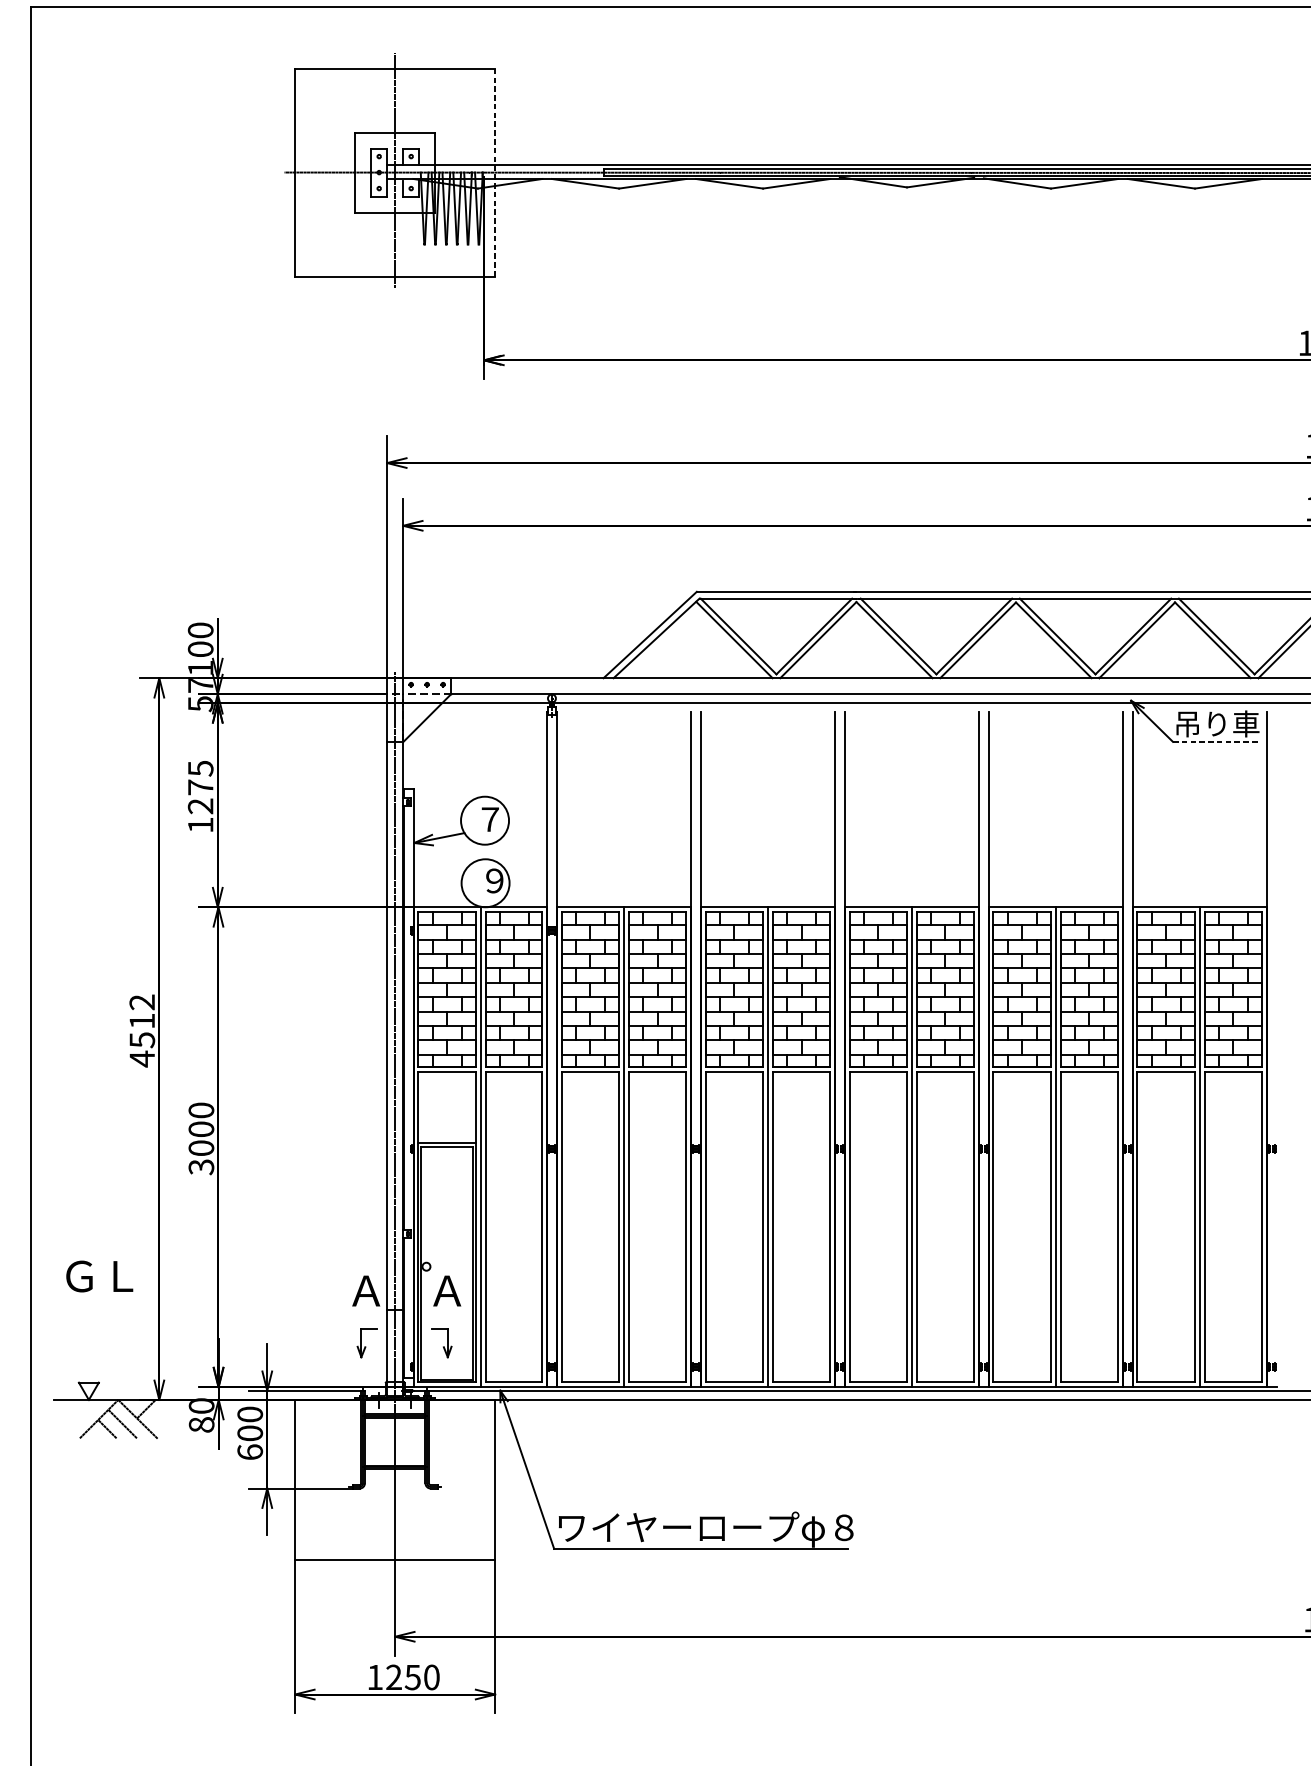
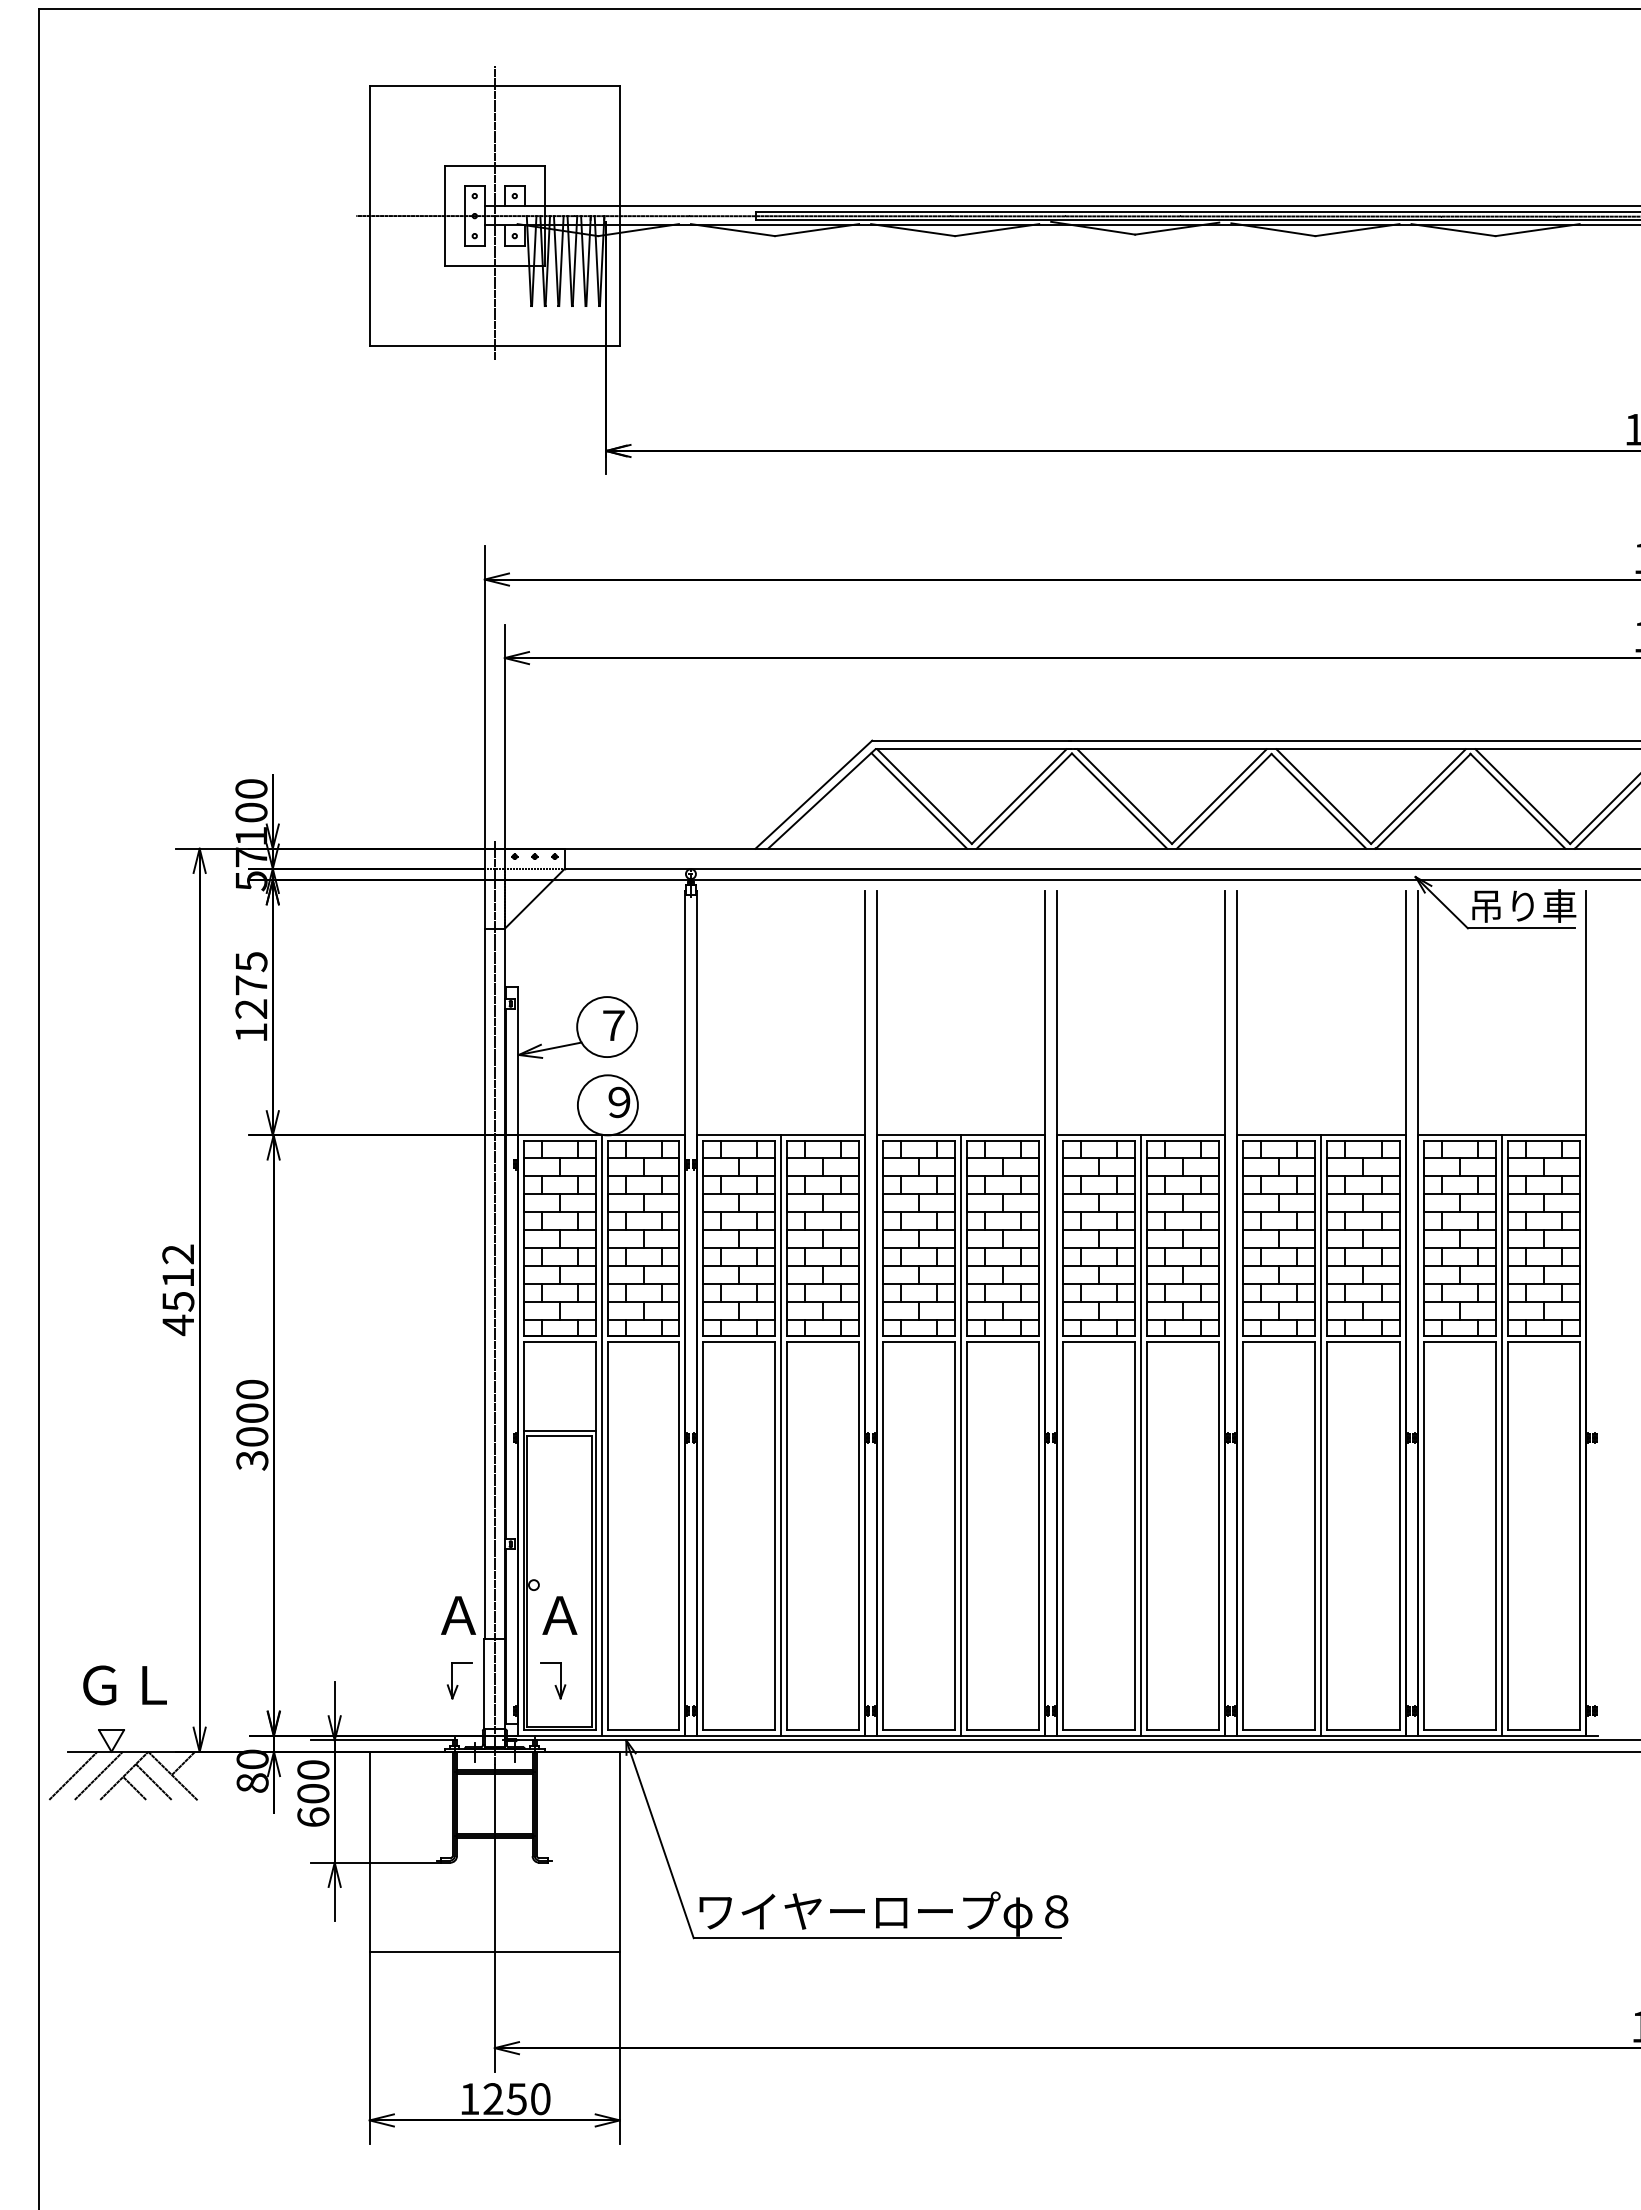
line: (494, 172) -> (619, 215), dashed -> solid
line: (1215, 741) -> (1521, 928), dashed -> solid
text: (99, 1276) -> (124, 1685), moved
line: (58, 1418) -> (73, 1775), added
line: (78, 1418) -> (98, 1775), added

